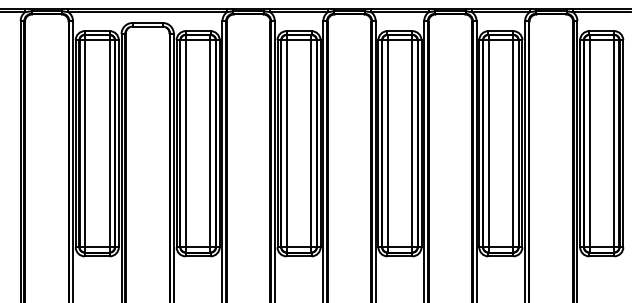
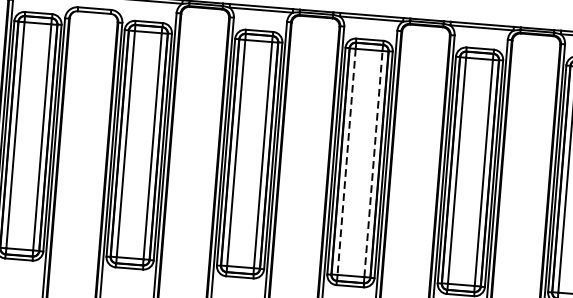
line: (412, 143) -> (373, 163), solid -> dashed
line: (387, 144) -> (346, 162), solid -> dashed

